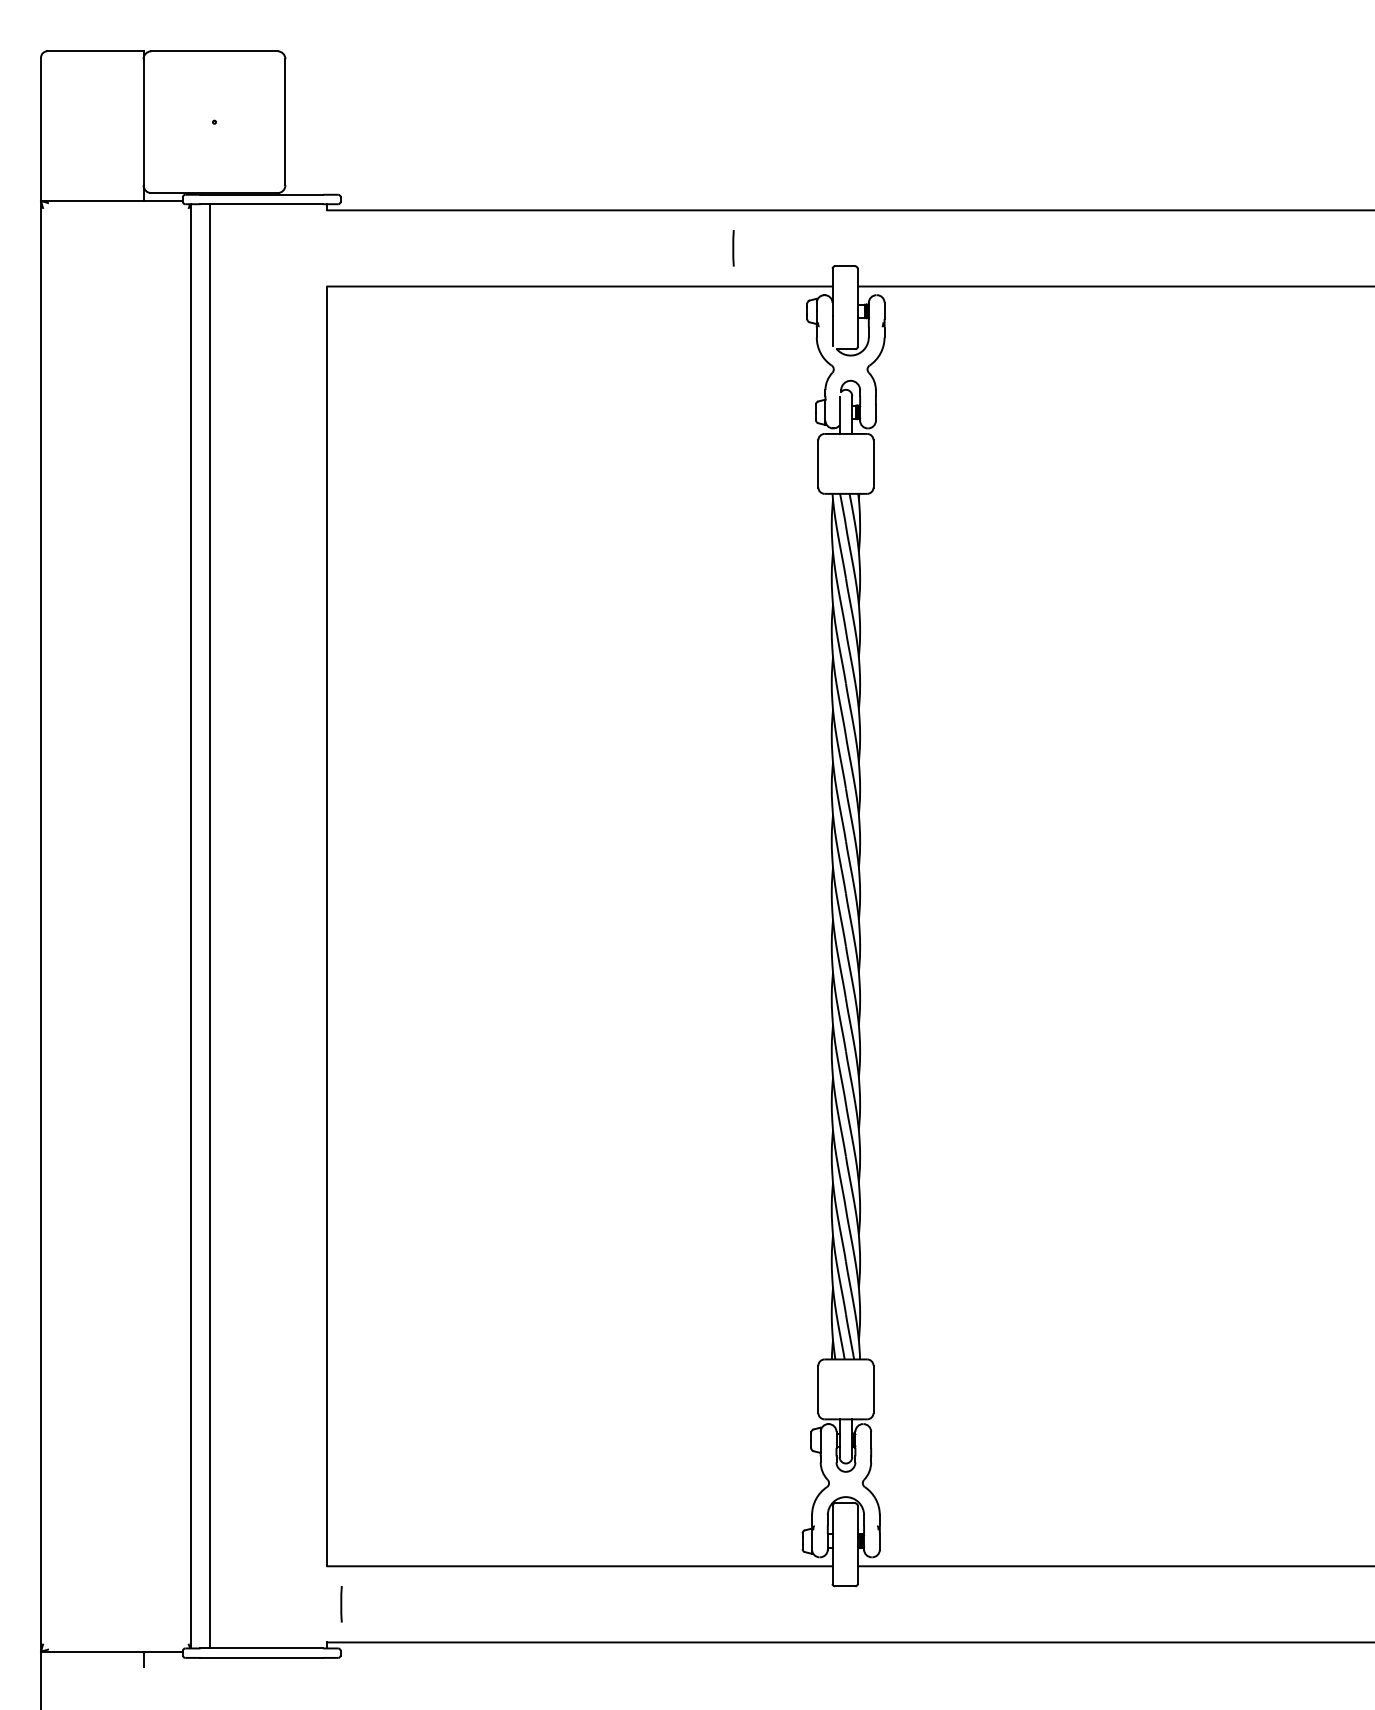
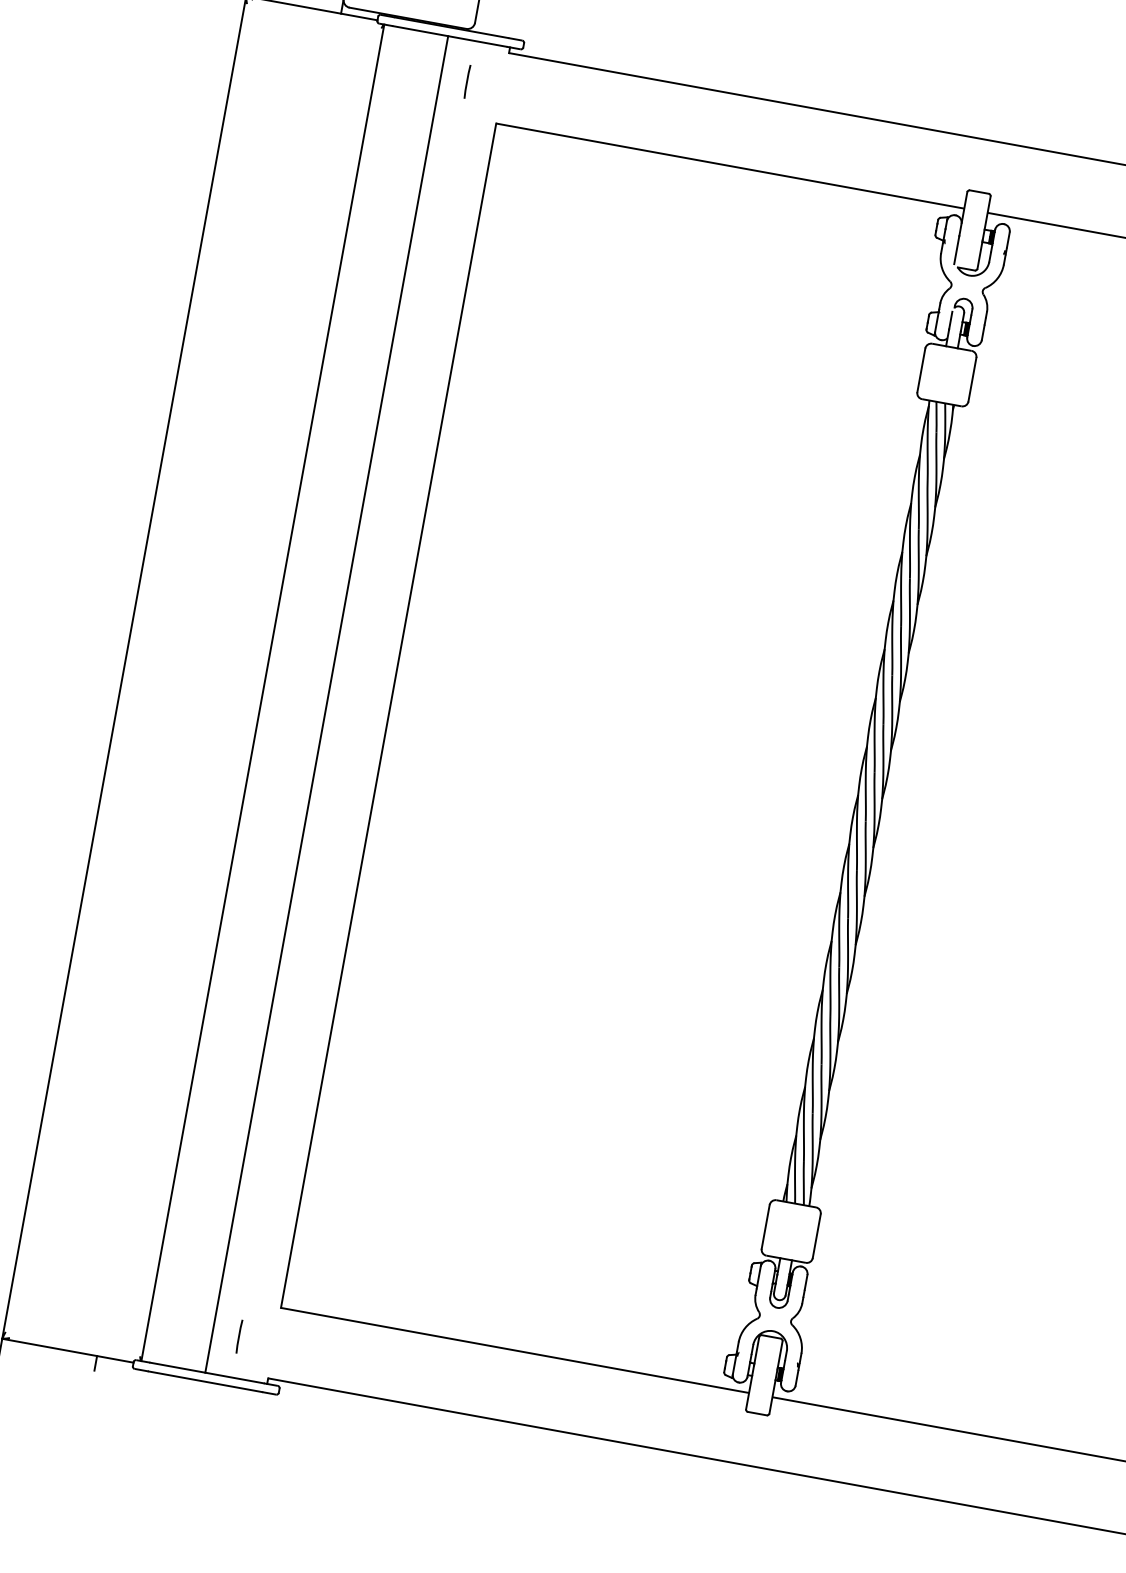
line: (733, 248) -> (467, 81), moved
line: (209, 926) -> (326, 704), moved
line: (341, 1604) -> (239, 1336), moved

